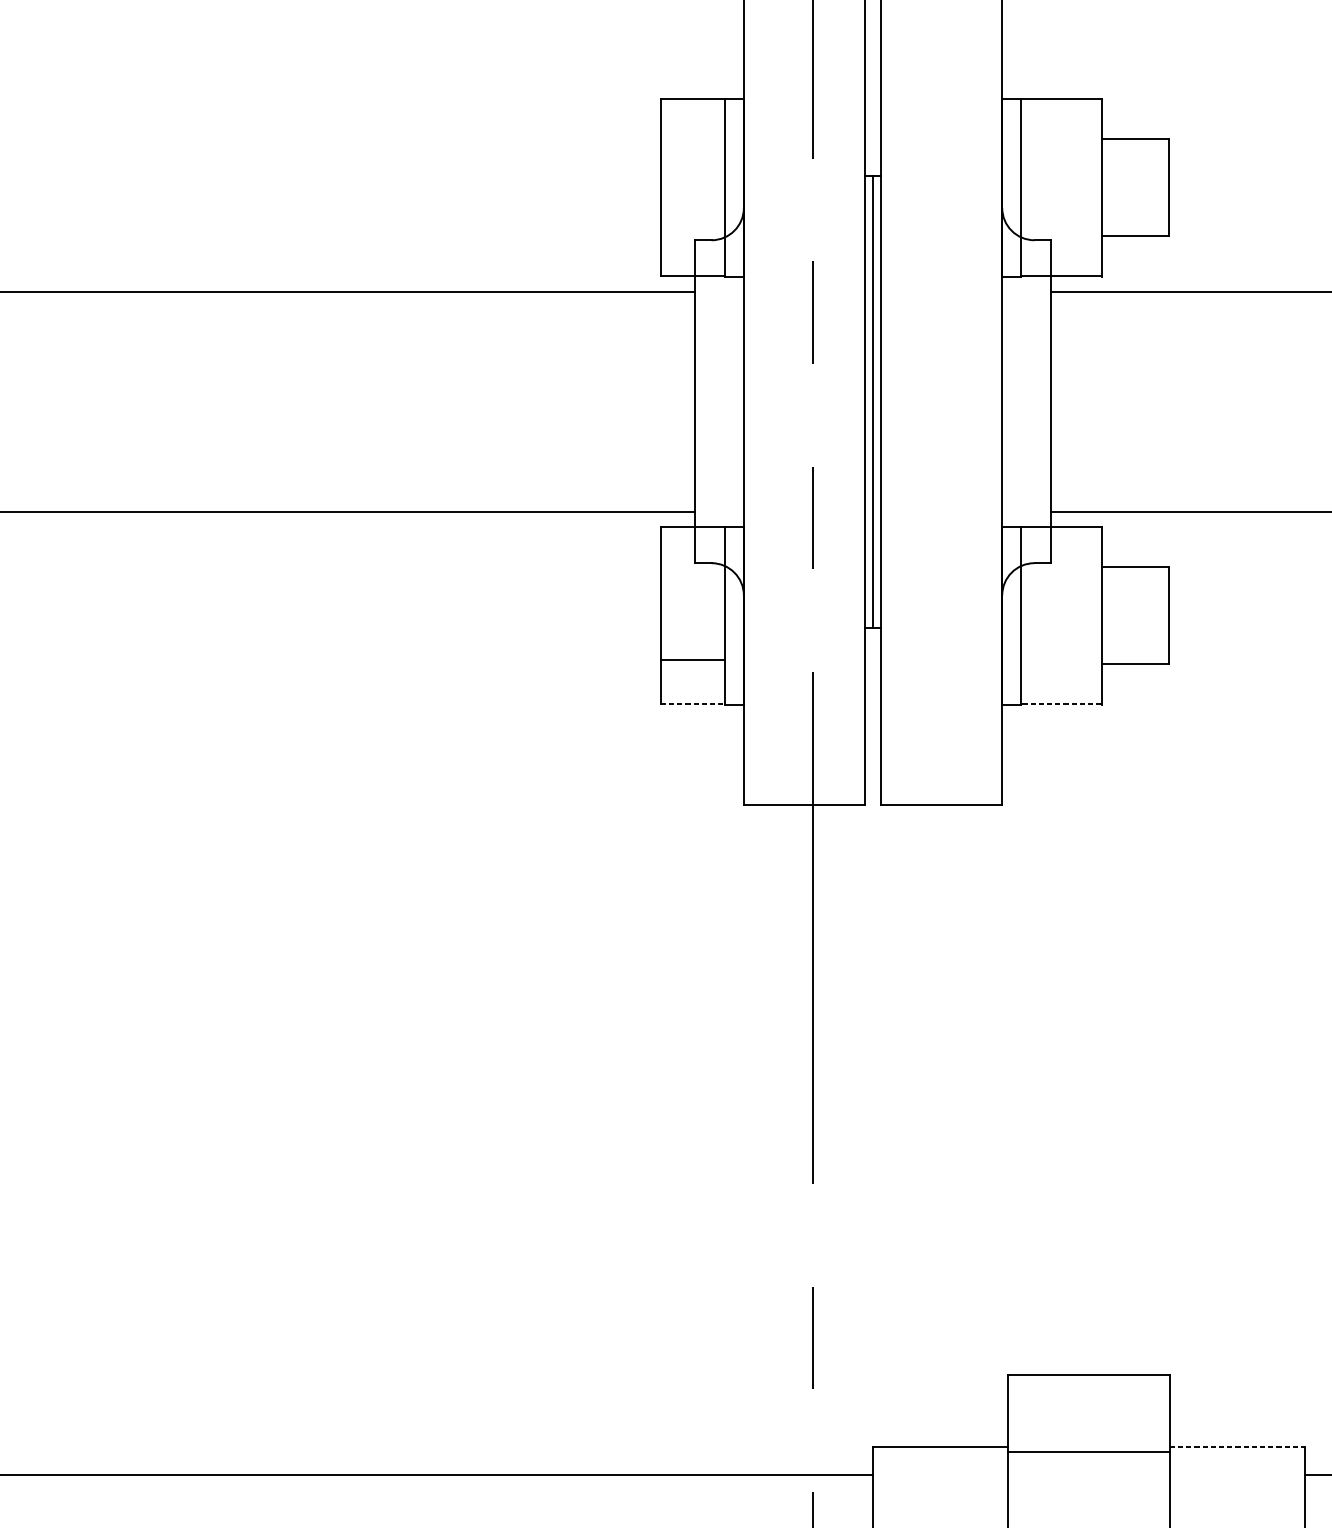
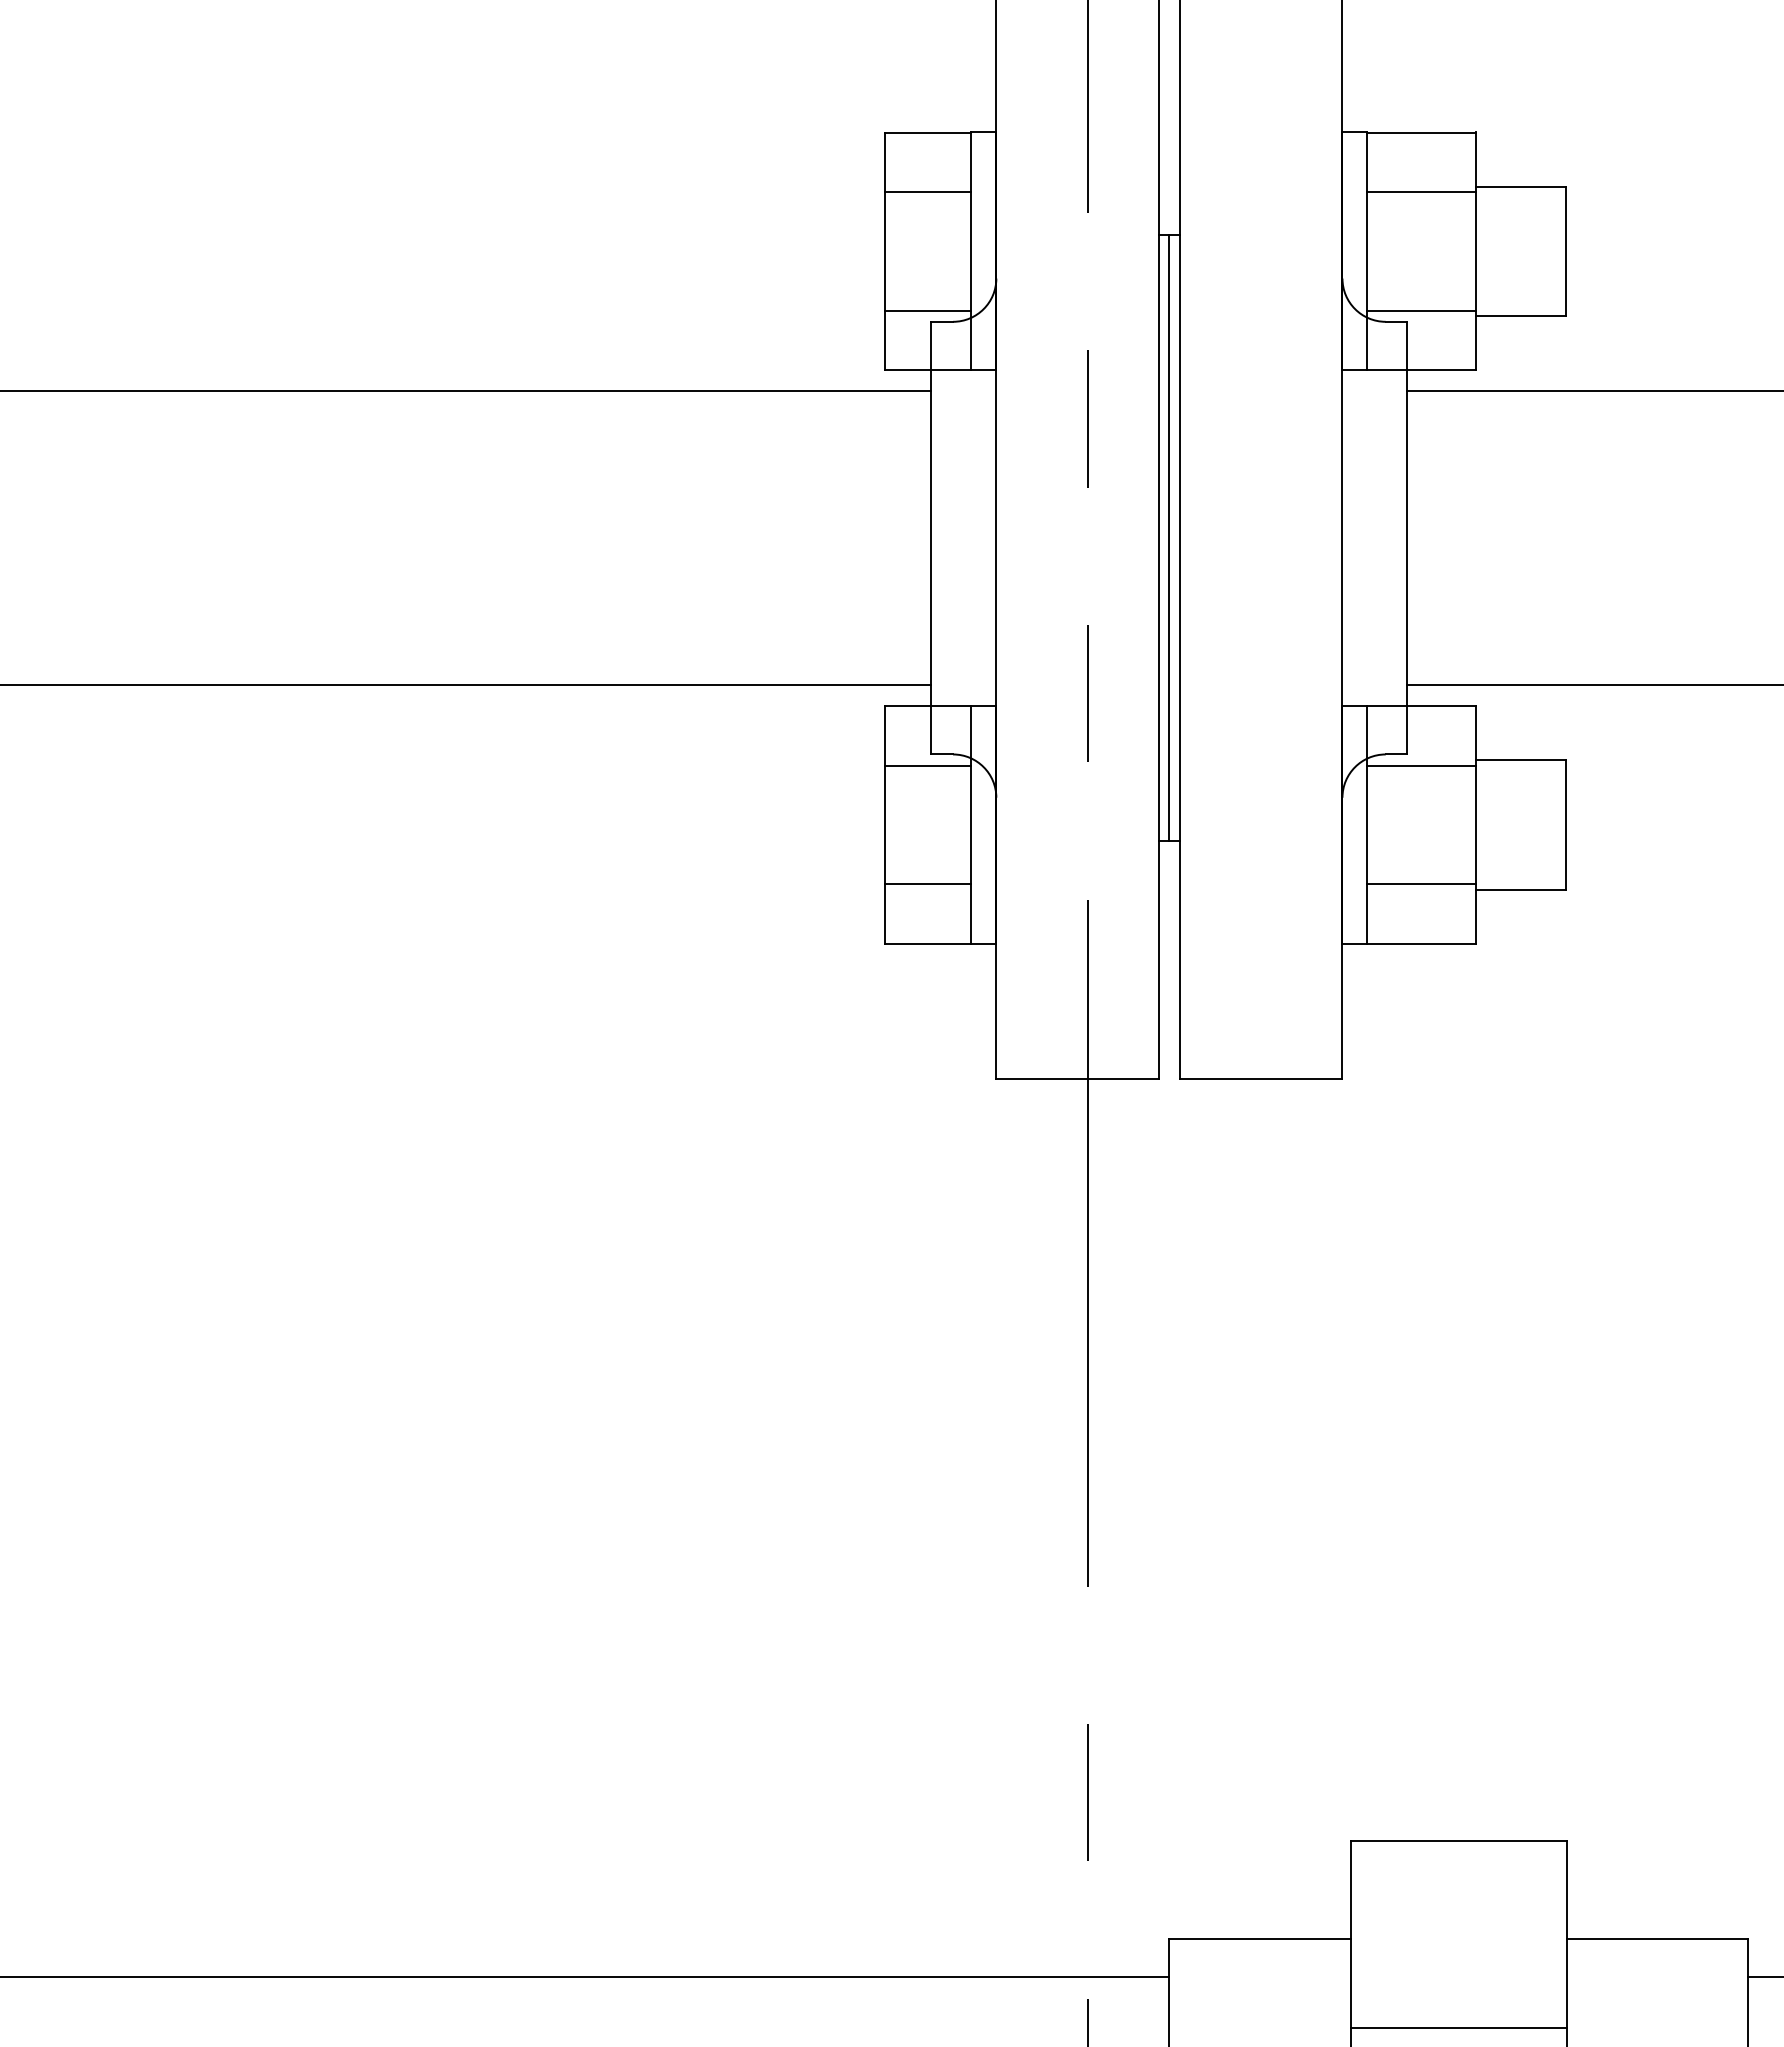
line: (692, 143) -> (927, 192), added
line: (1061, 143) -> (1421, 192), added
line: (692, 231) -> (927, 310), added
line: (1061, 231) -> (1421, 310), added
line: (692, 571) -> (927, 765), added
line: (1061, 571) -> (1421, 765), added
line: (1061, 660) -> (1421, 884), added
line: (693, 704) -> (928, 943), dashed -> solid
line: (1060, 704) -> (1420, 943), dashed -> solid
line: (1237, 1446) -> (1657, 1938), dashed -> solid
line: (1088, 1452) -> (1458, 2028), moved

